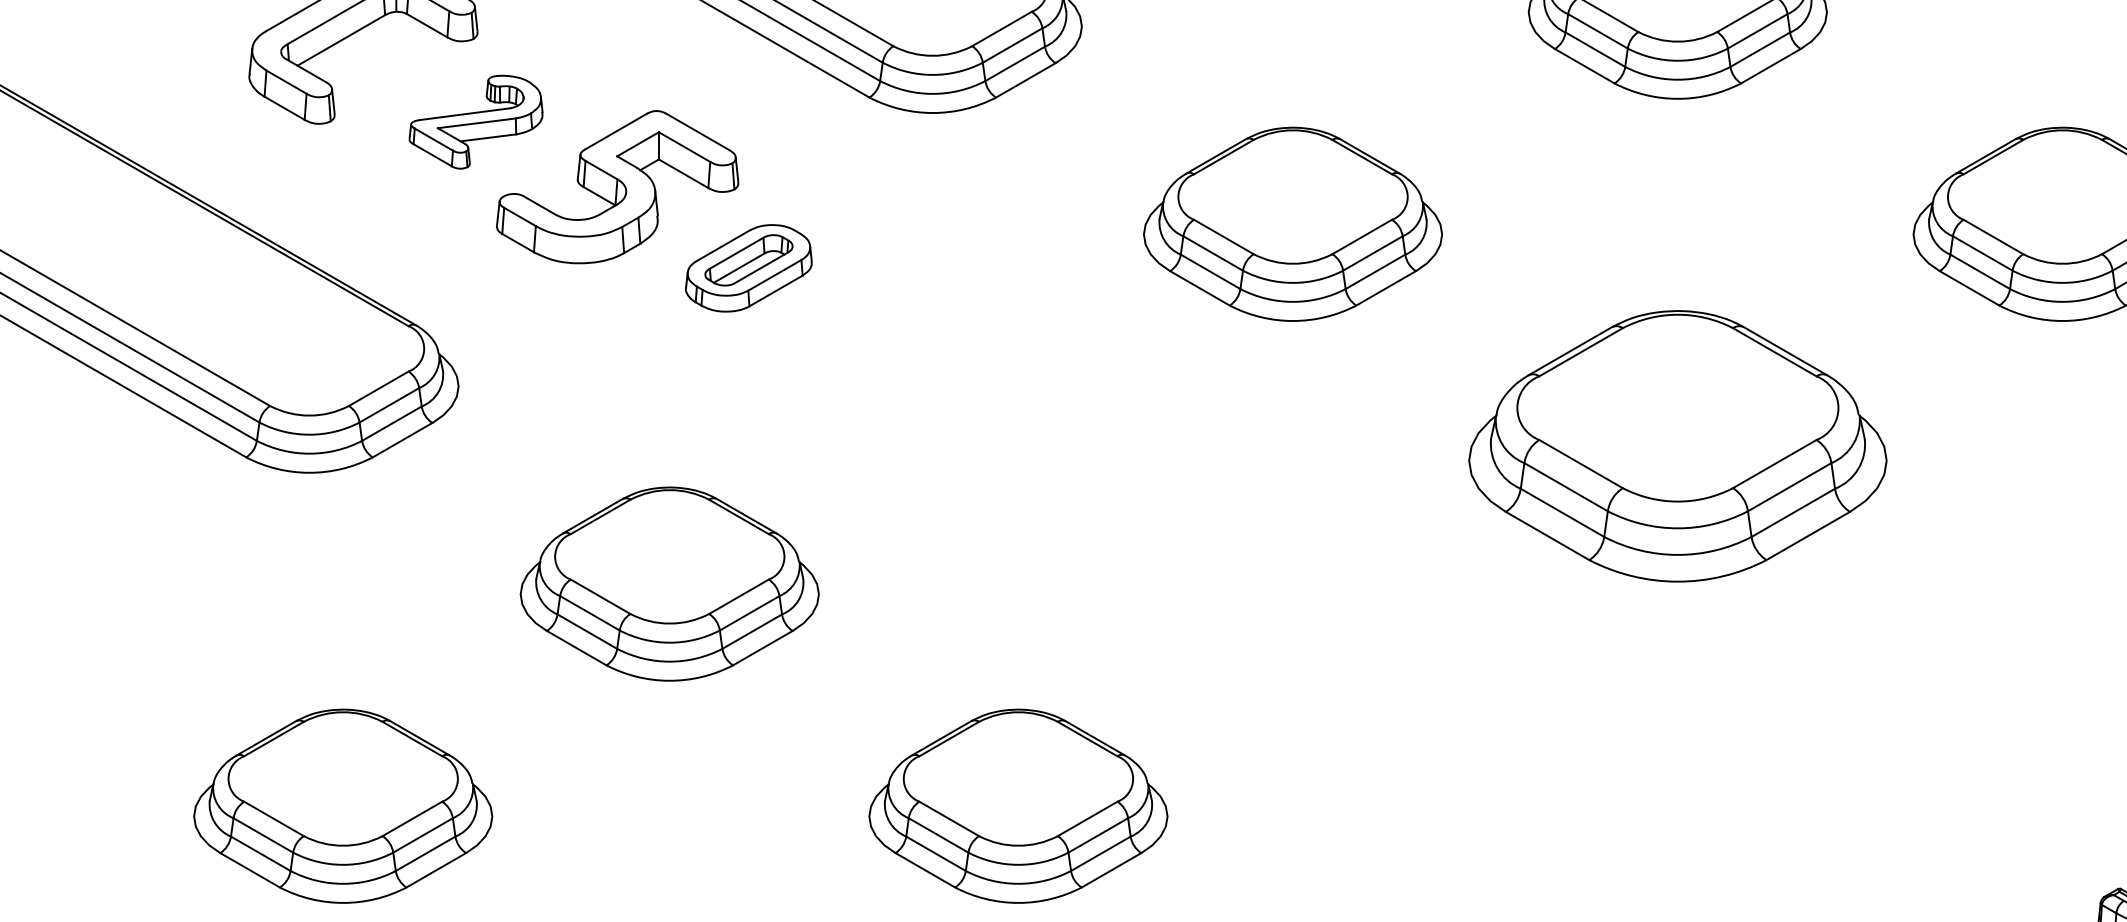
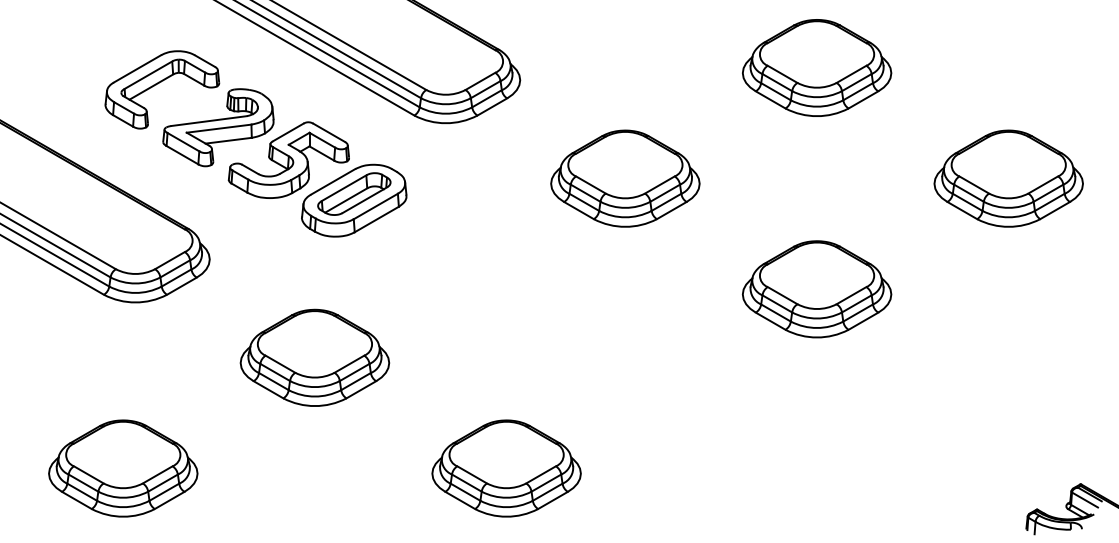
part: (476, 121) -> (218, 127), size x1.67
part: (749, 268) -> (354, 200), size x1.67
part: (1676, 446) -> (816, 289), size x0.71
part: (343, 806) -> (123, 468), moved
part: (1018, 806) -> (506, 468), moved

